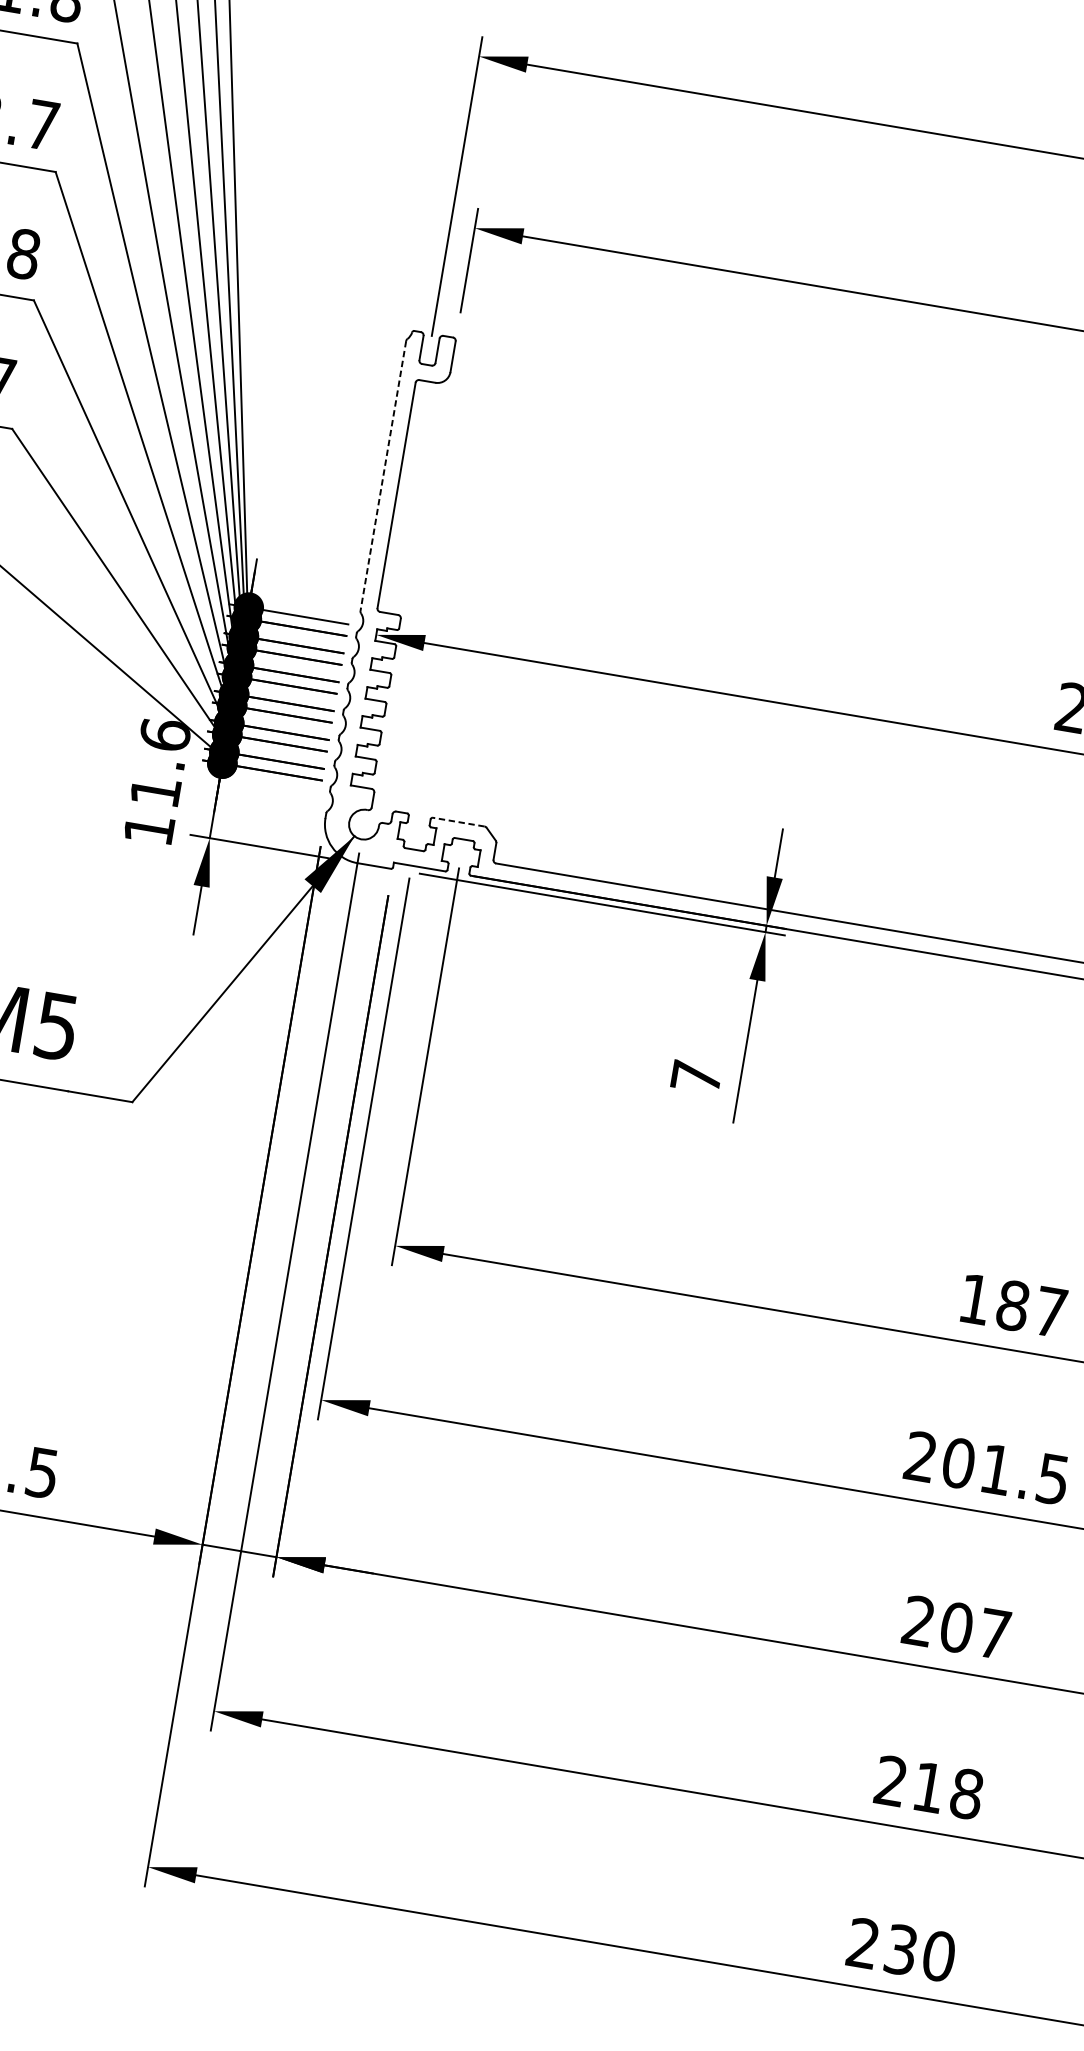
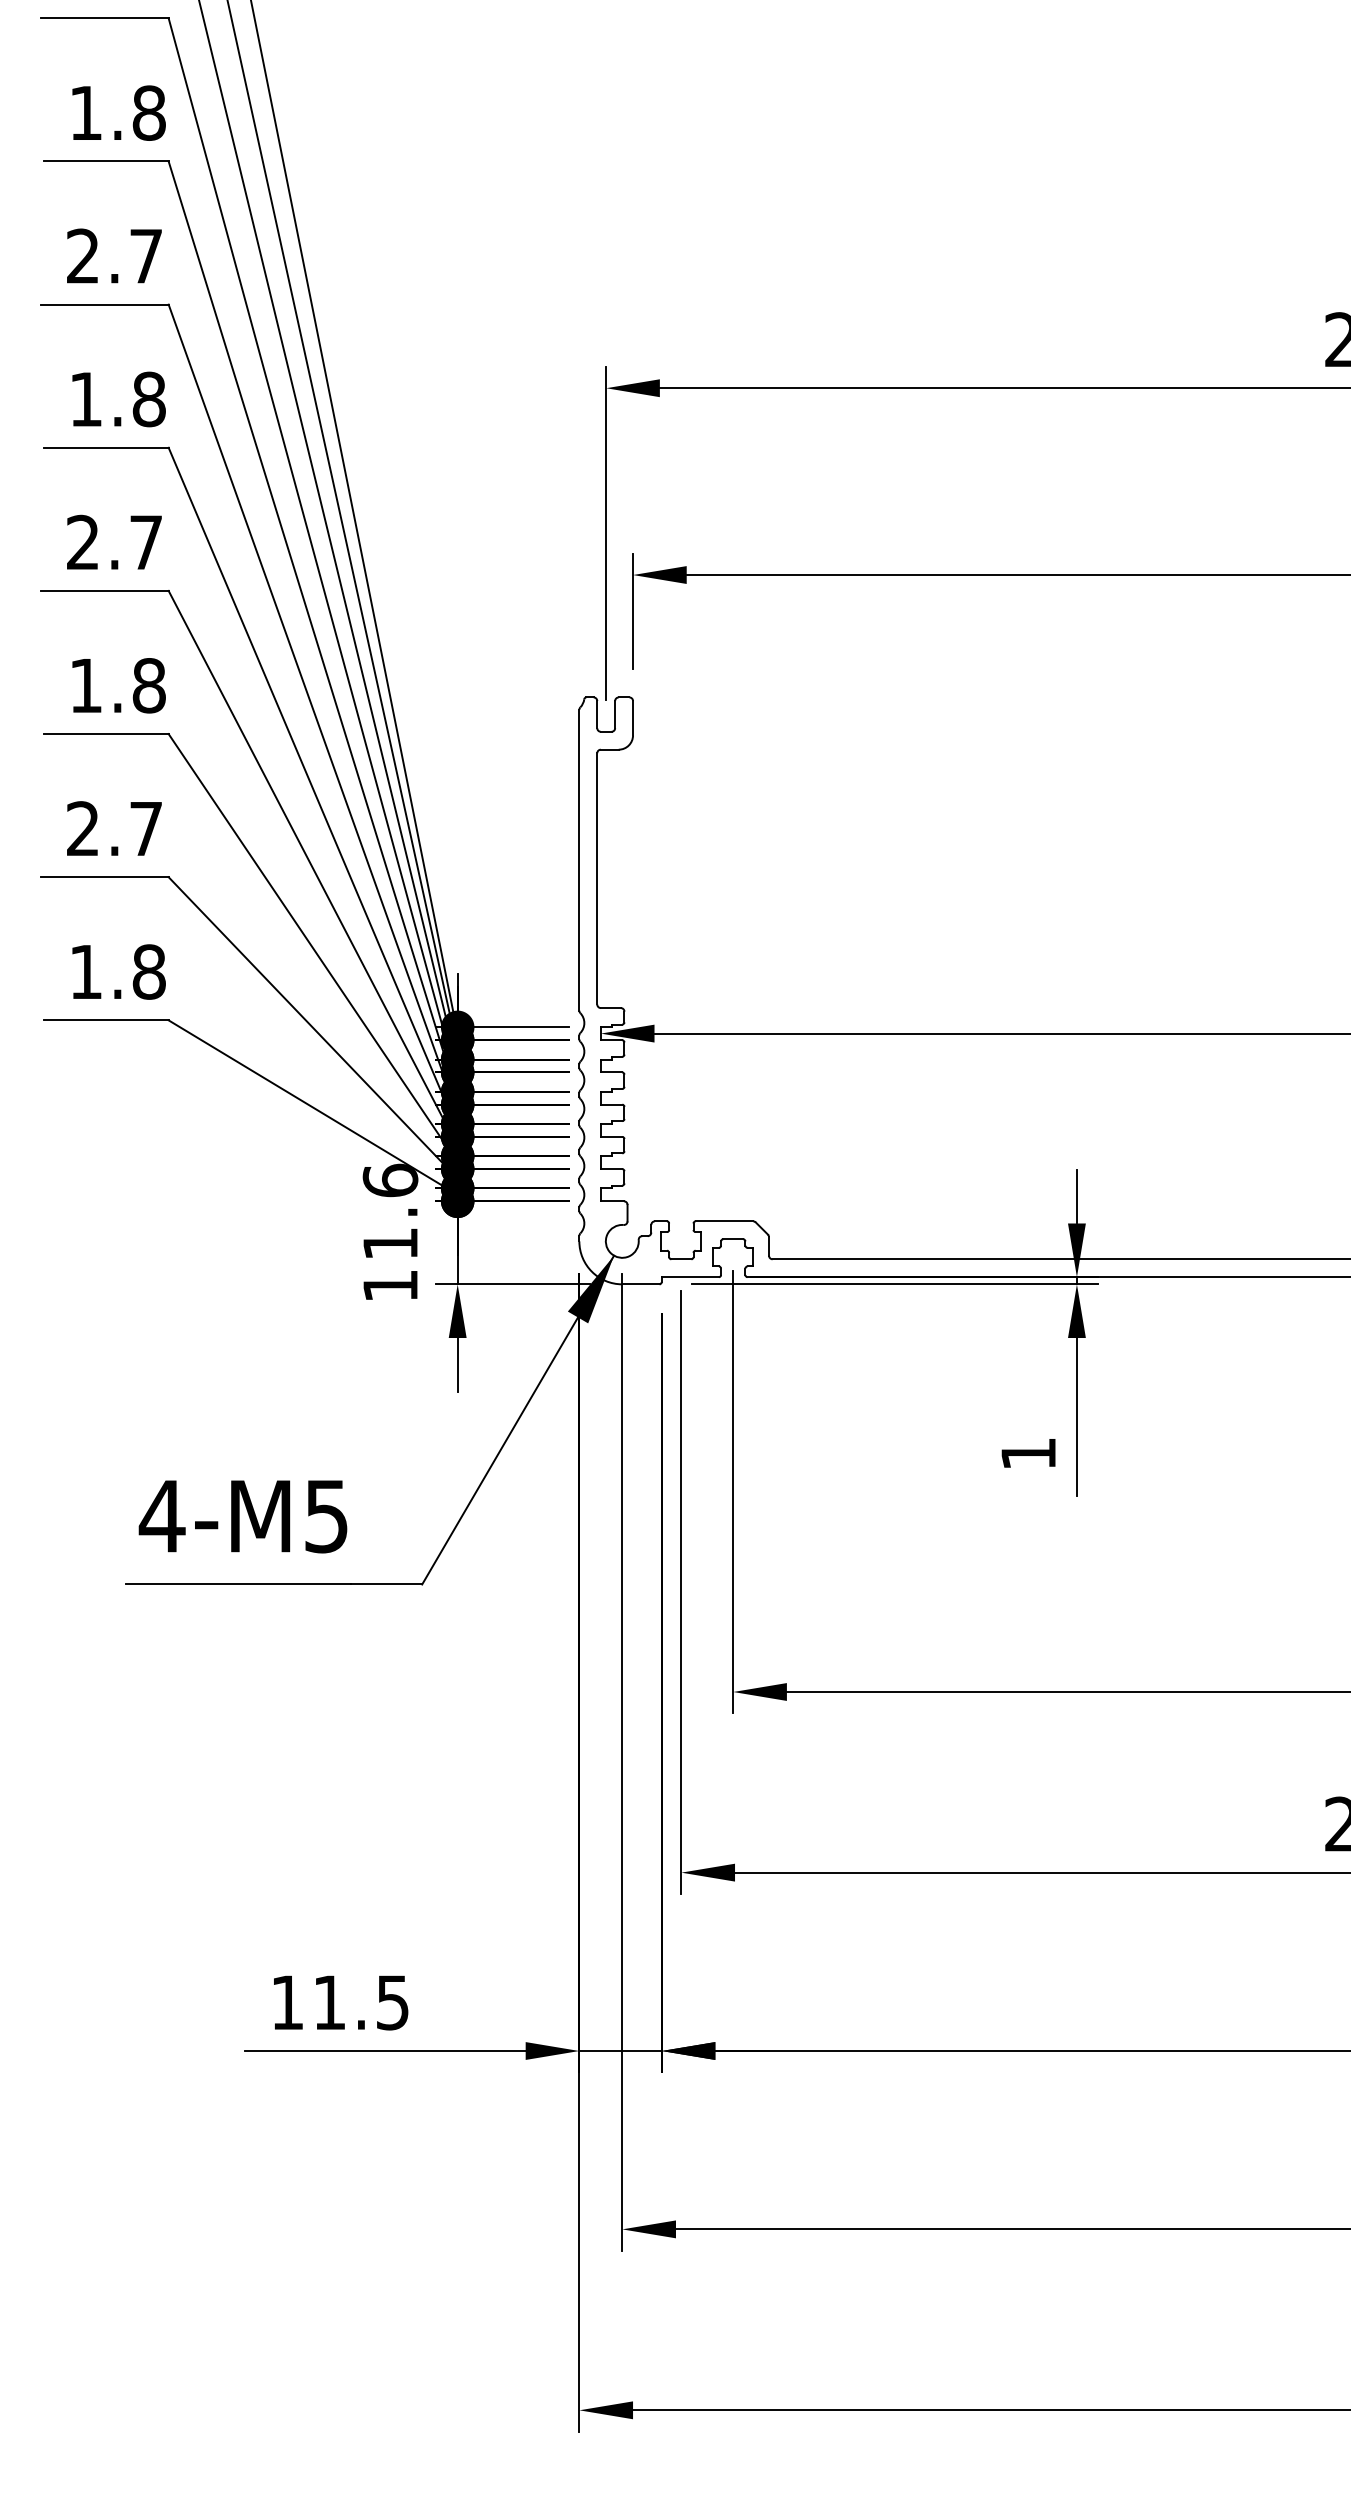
line: (383, 476) -> (579, 860), dashed -> solid
line: (458, 822) -> (724, 1221), dashed -> solid
text: (696, 1076) -> (1028, 1453), 7 -> 1

